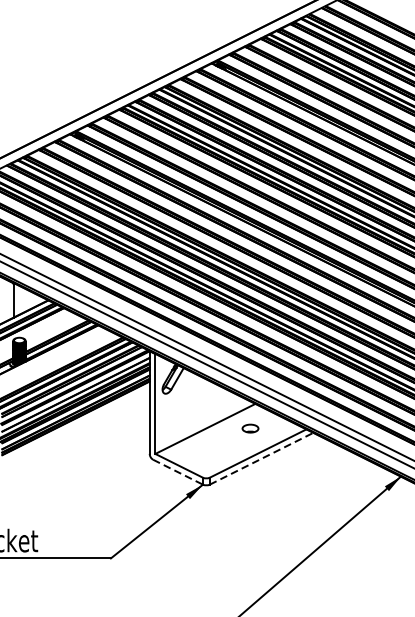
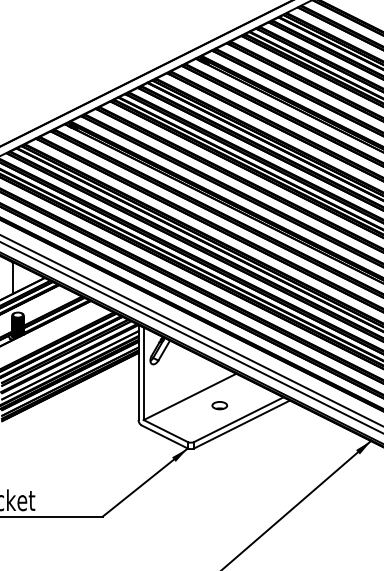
part: (250, 428) -> (219, 405), moved
line: (262, 458) -> (242, 424), dashed -> solid
line: (177, 471) -> (164, 436), dashed -> solid

